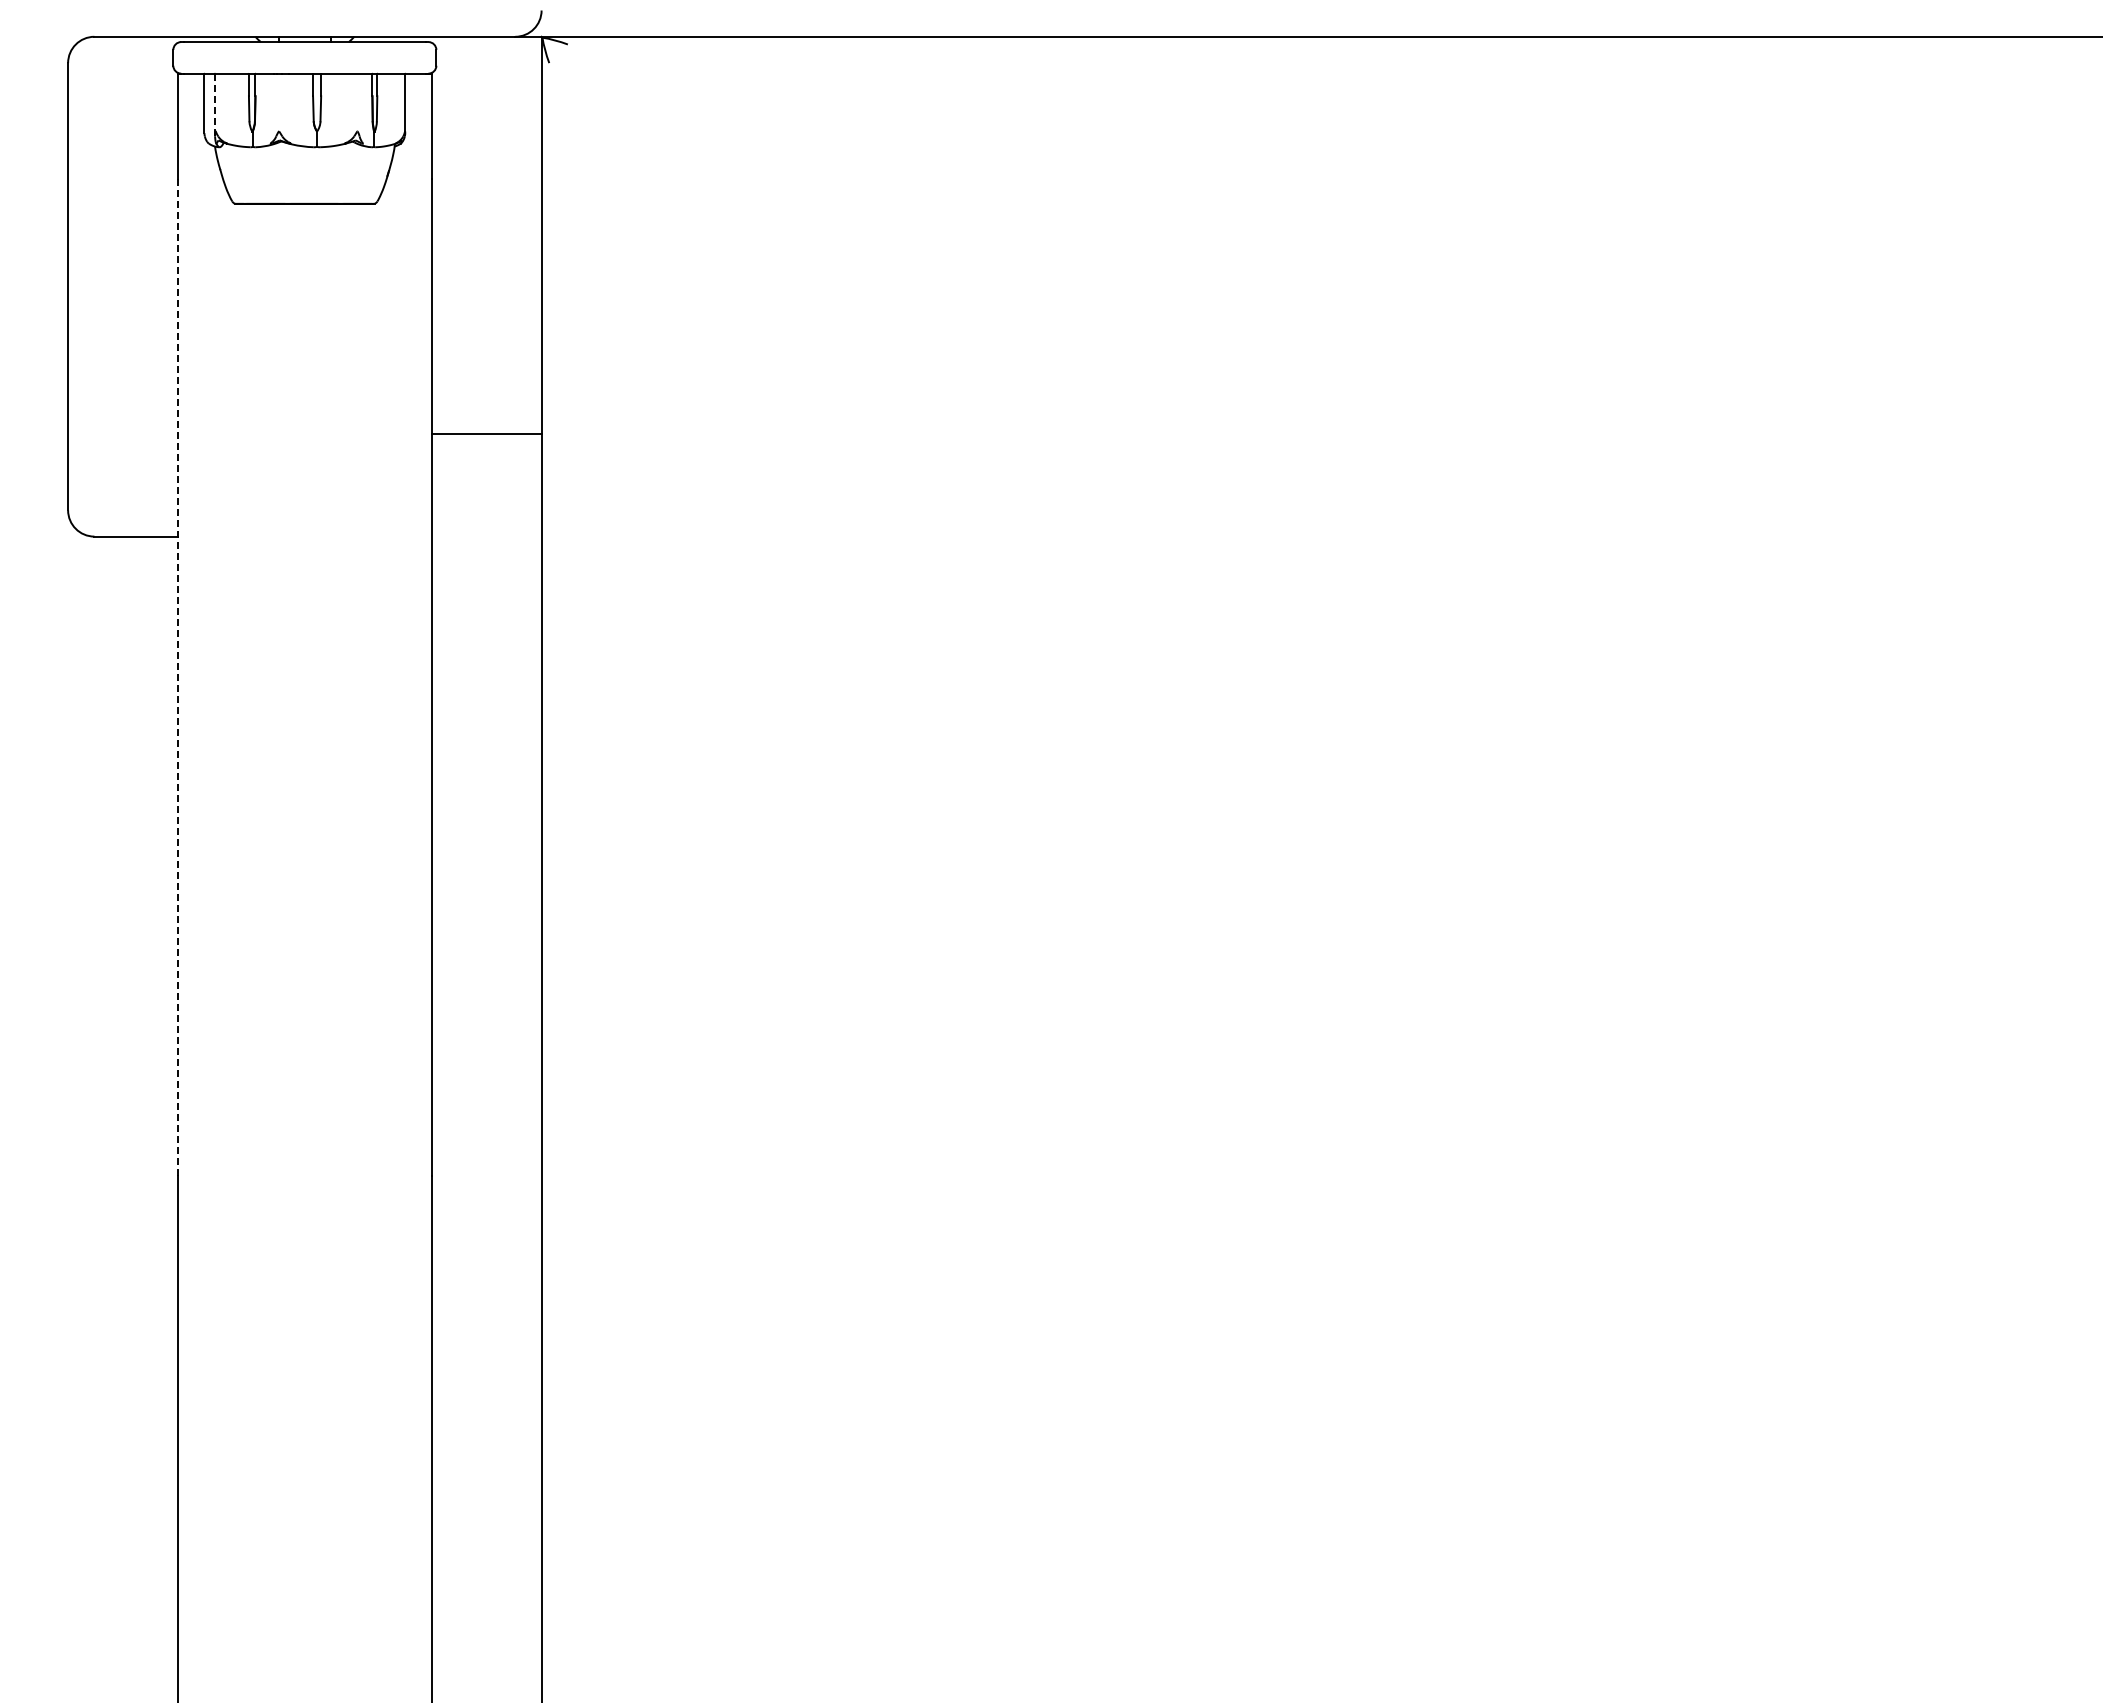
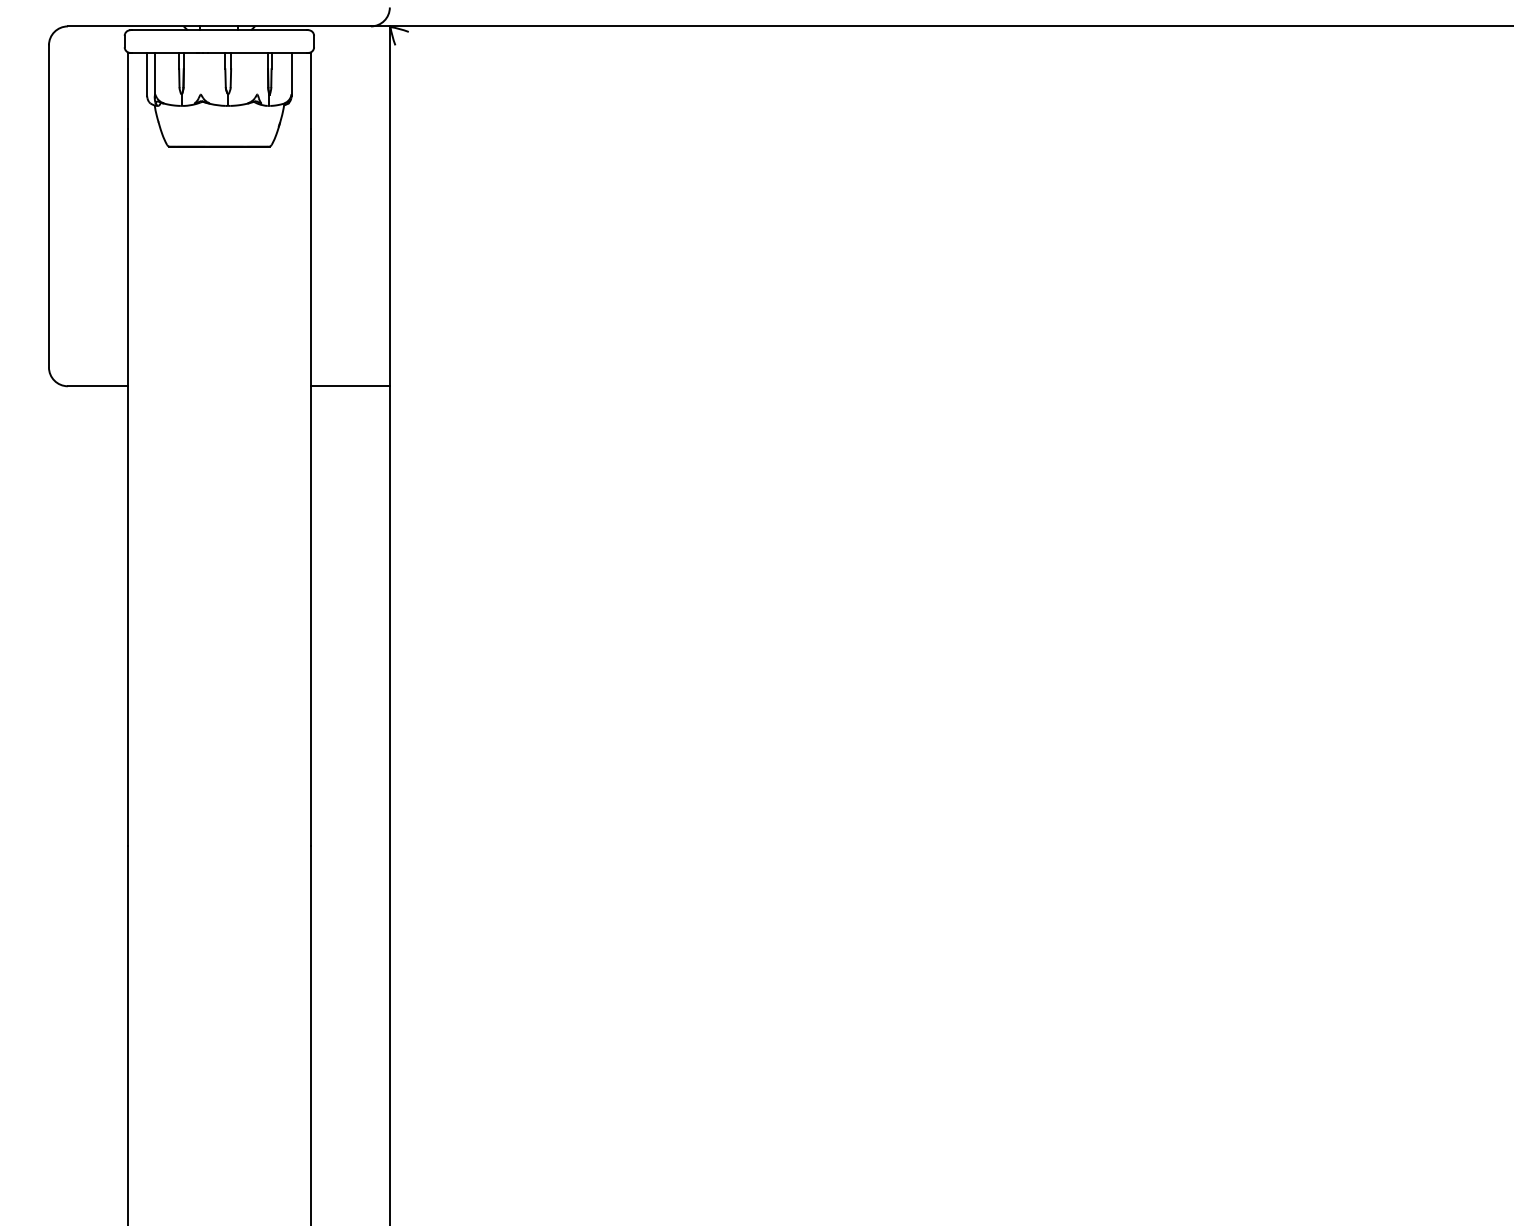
line: (215, 104) -> (155, 75), dashed -> solid
line: (486, 433) -> (350, 386), moved
line: (177, 677) -> (127, 487), dashed -> solid

